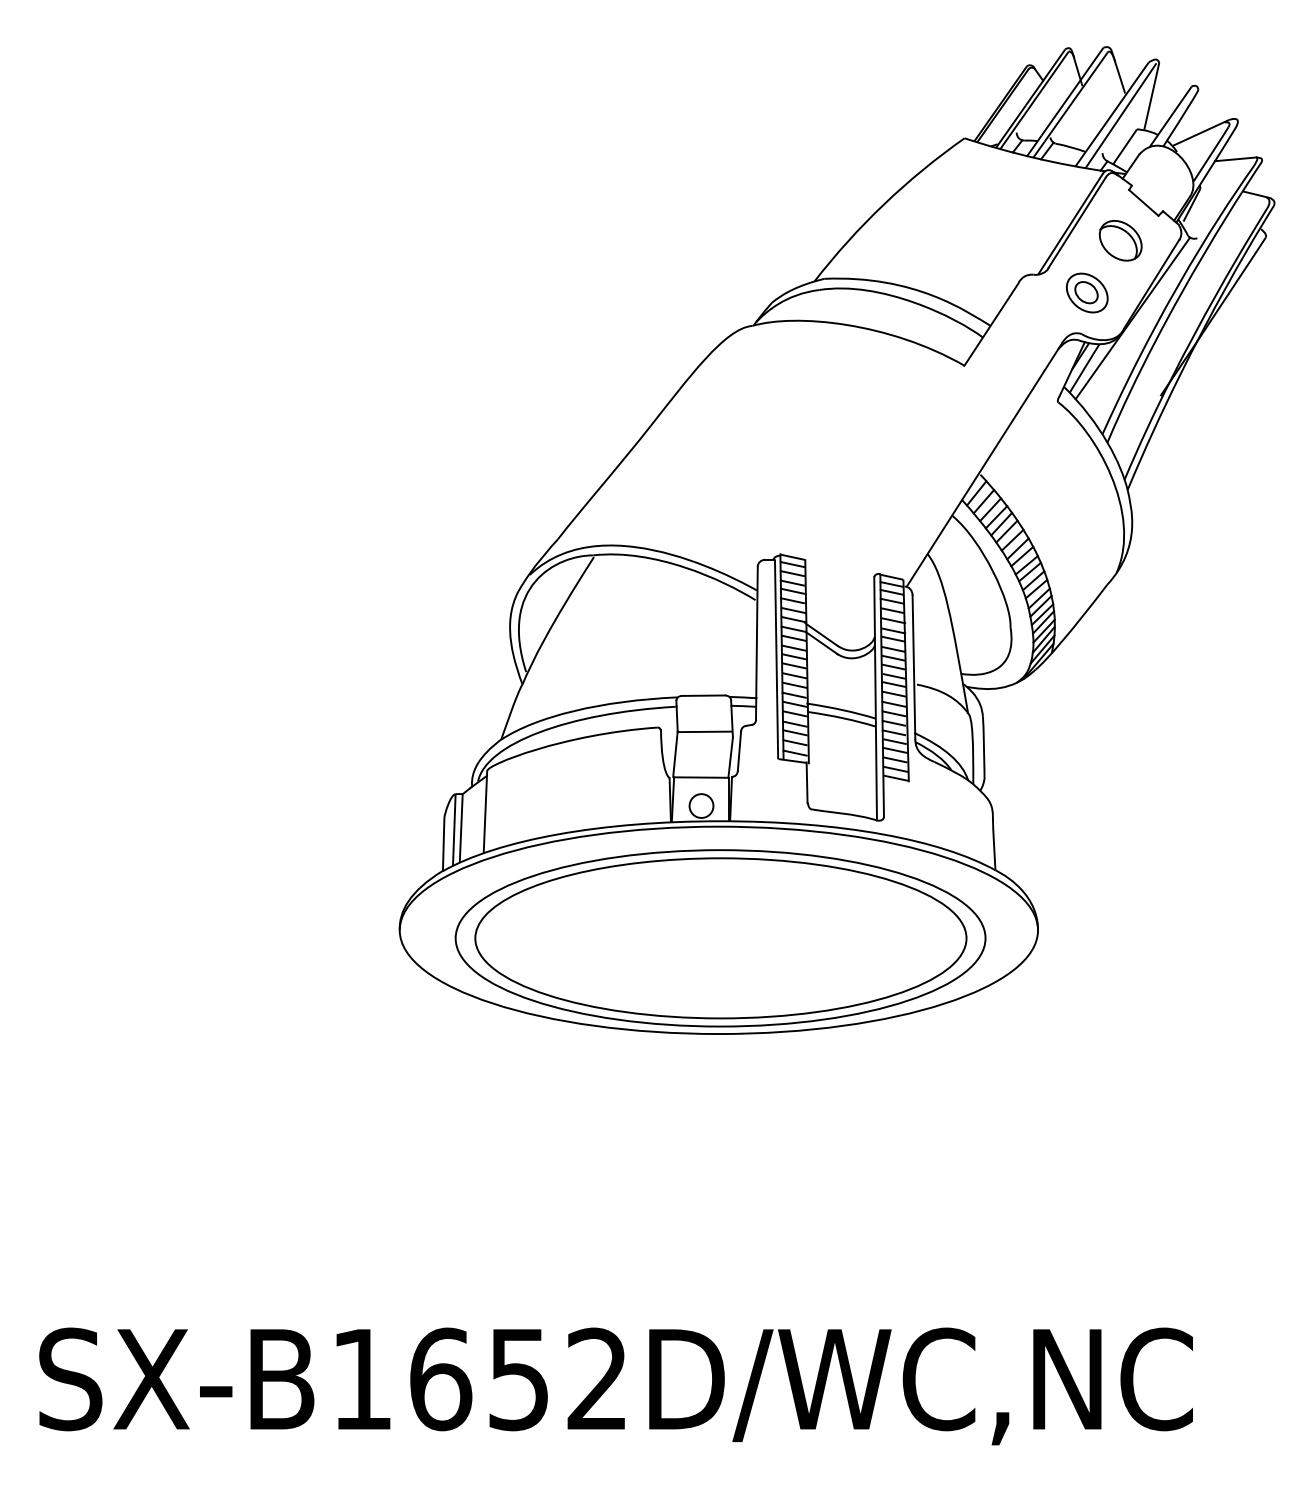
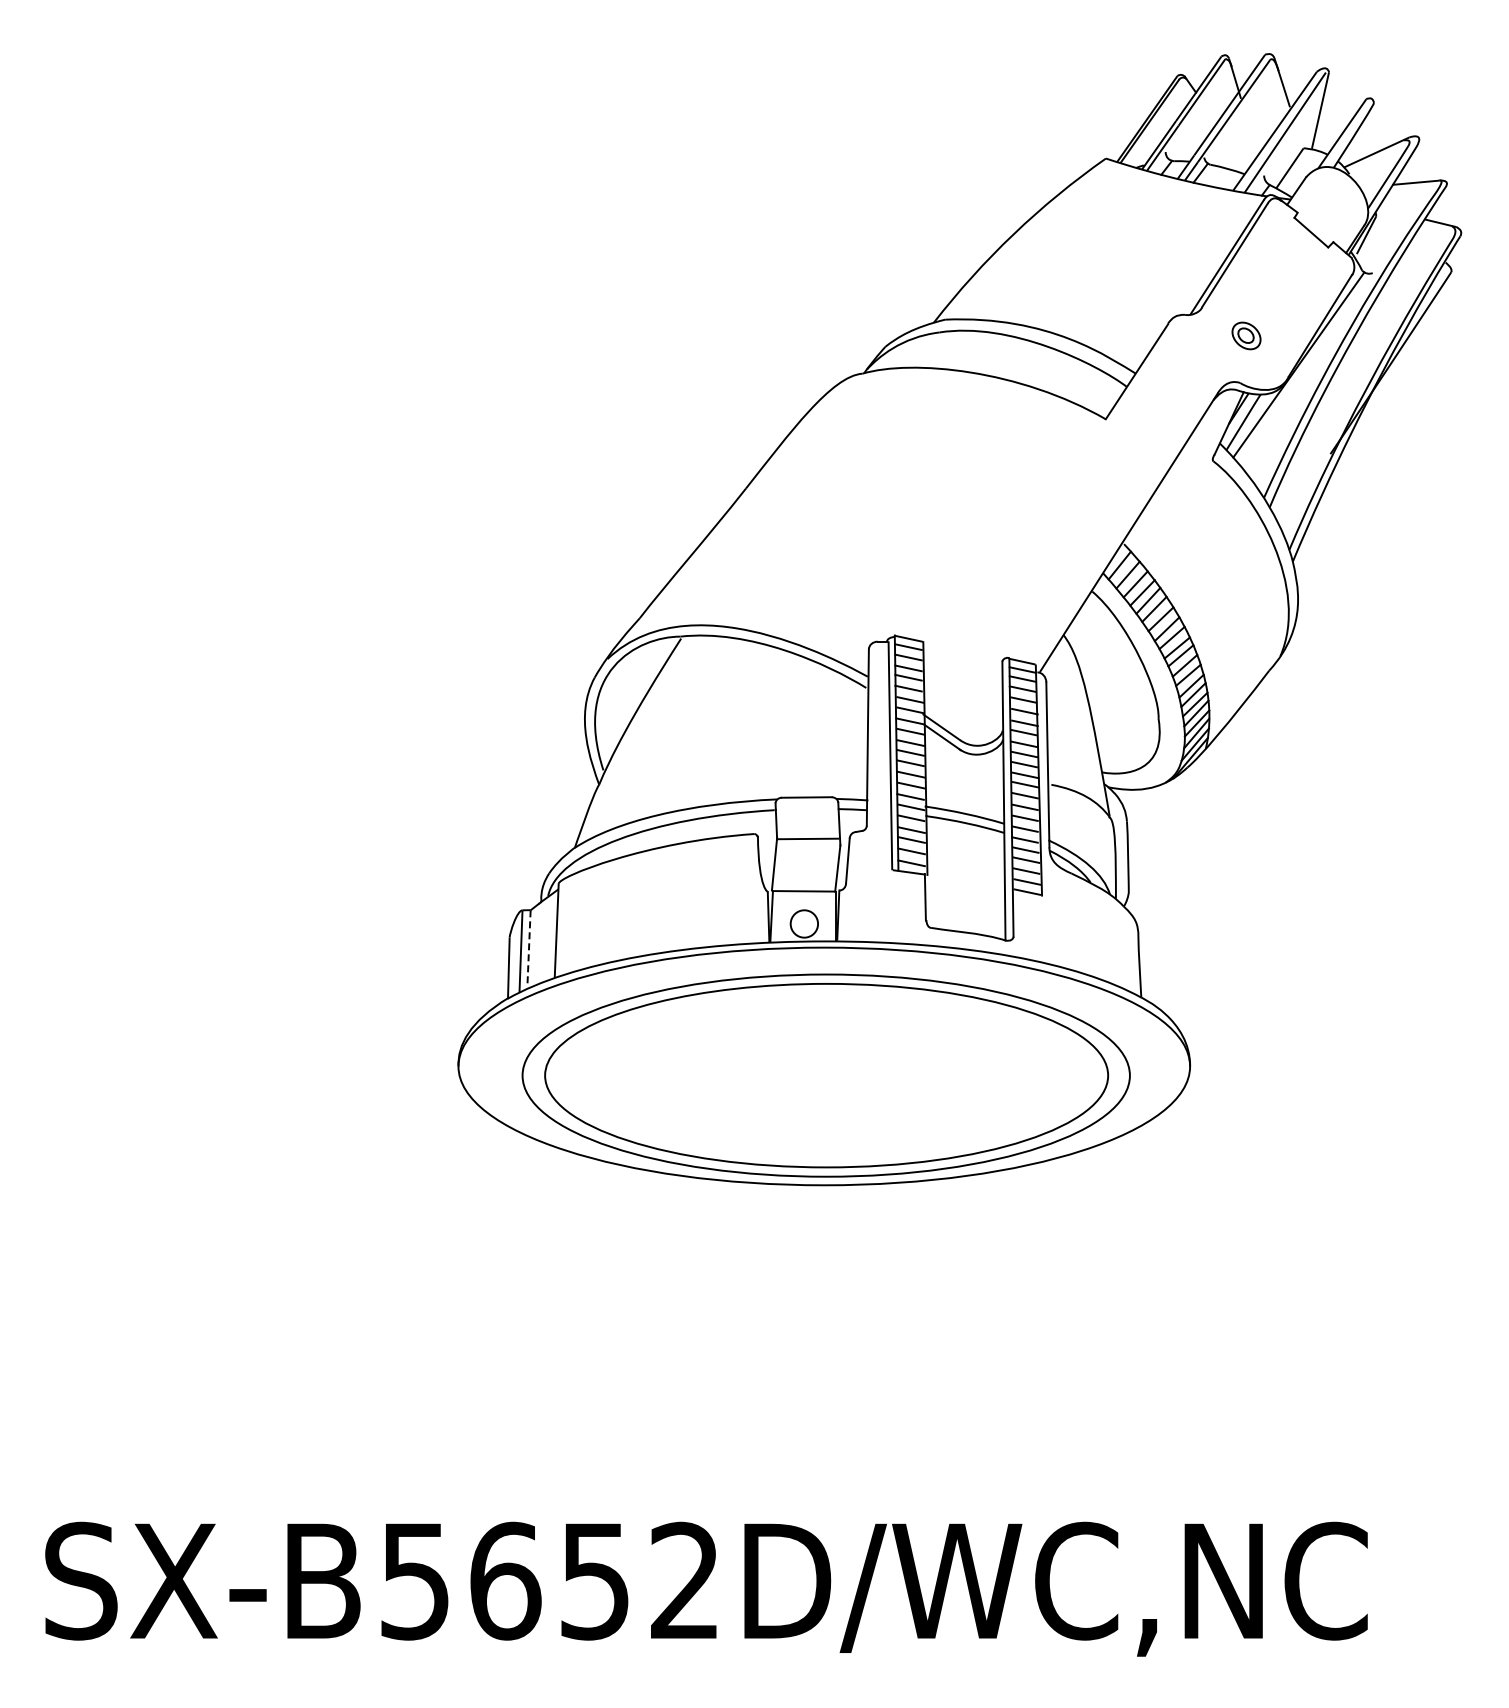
part: (1120, 240) -> (1284, 275), removed
part: (1087, 292) -> (1246, 335), size x0.6
line: (461, 827) -> (529, 948), solid -> dashed
text: (361, 1379) -> (414, 1581), SX-B1652D/WC,NC -> SX-B5652D/WC,NC

